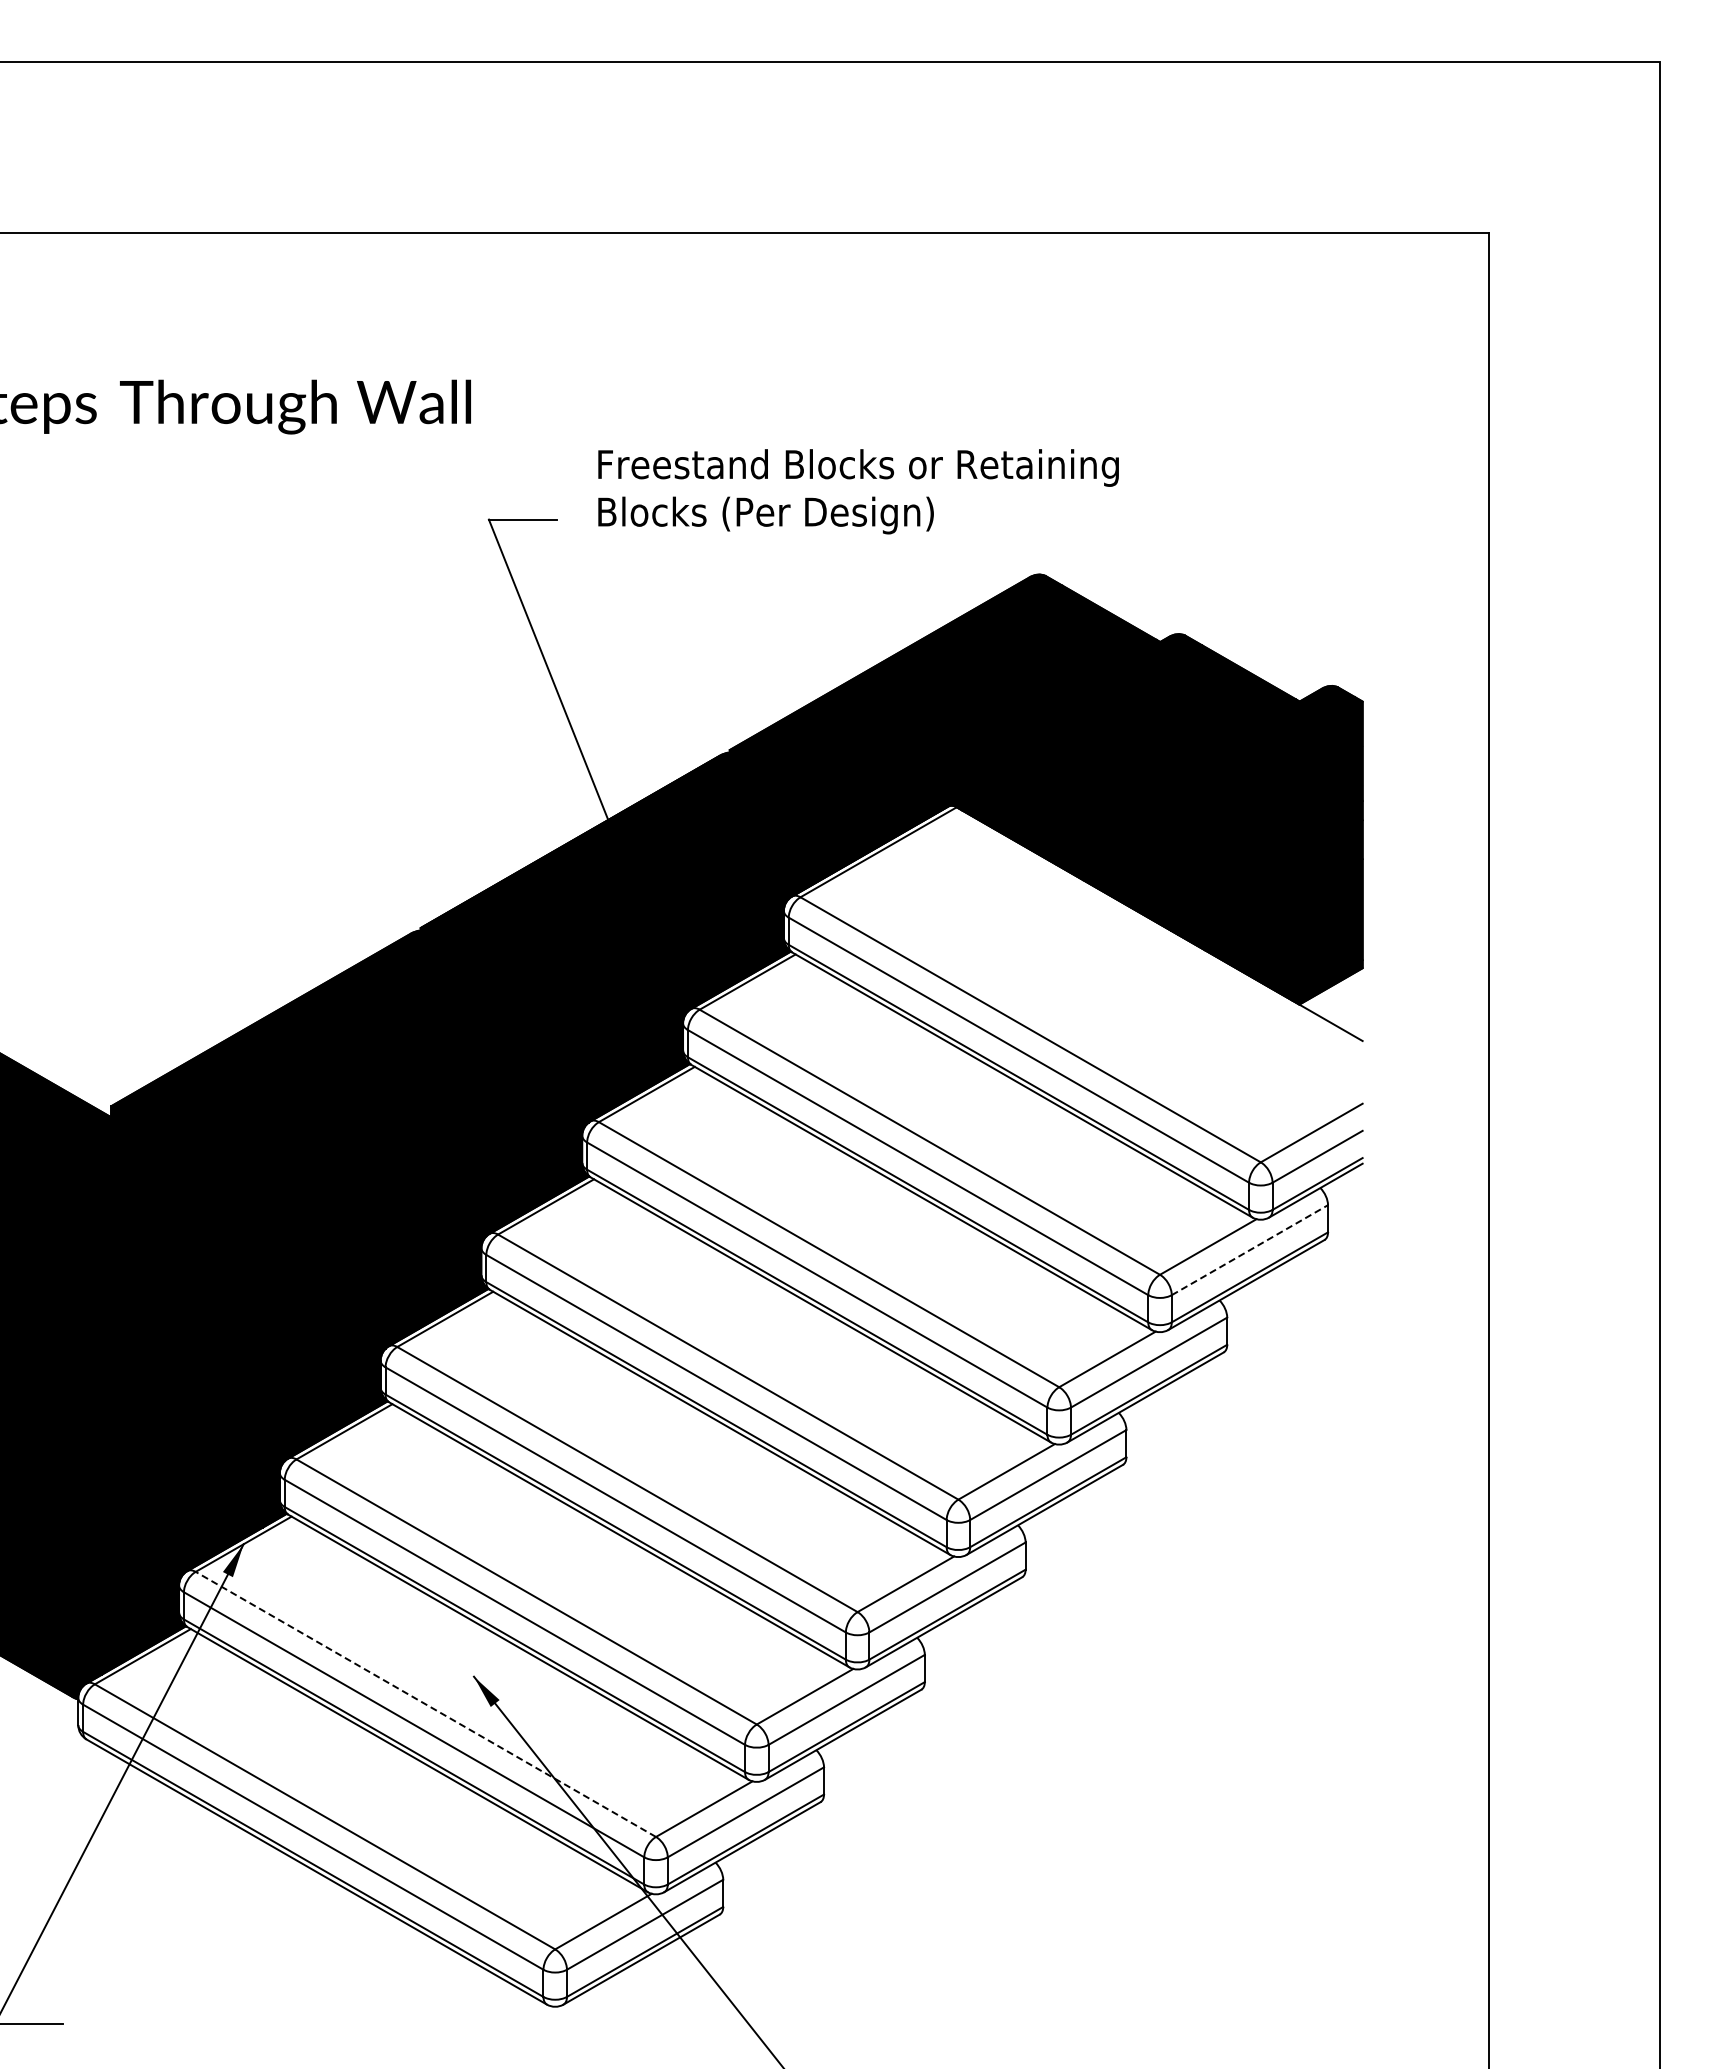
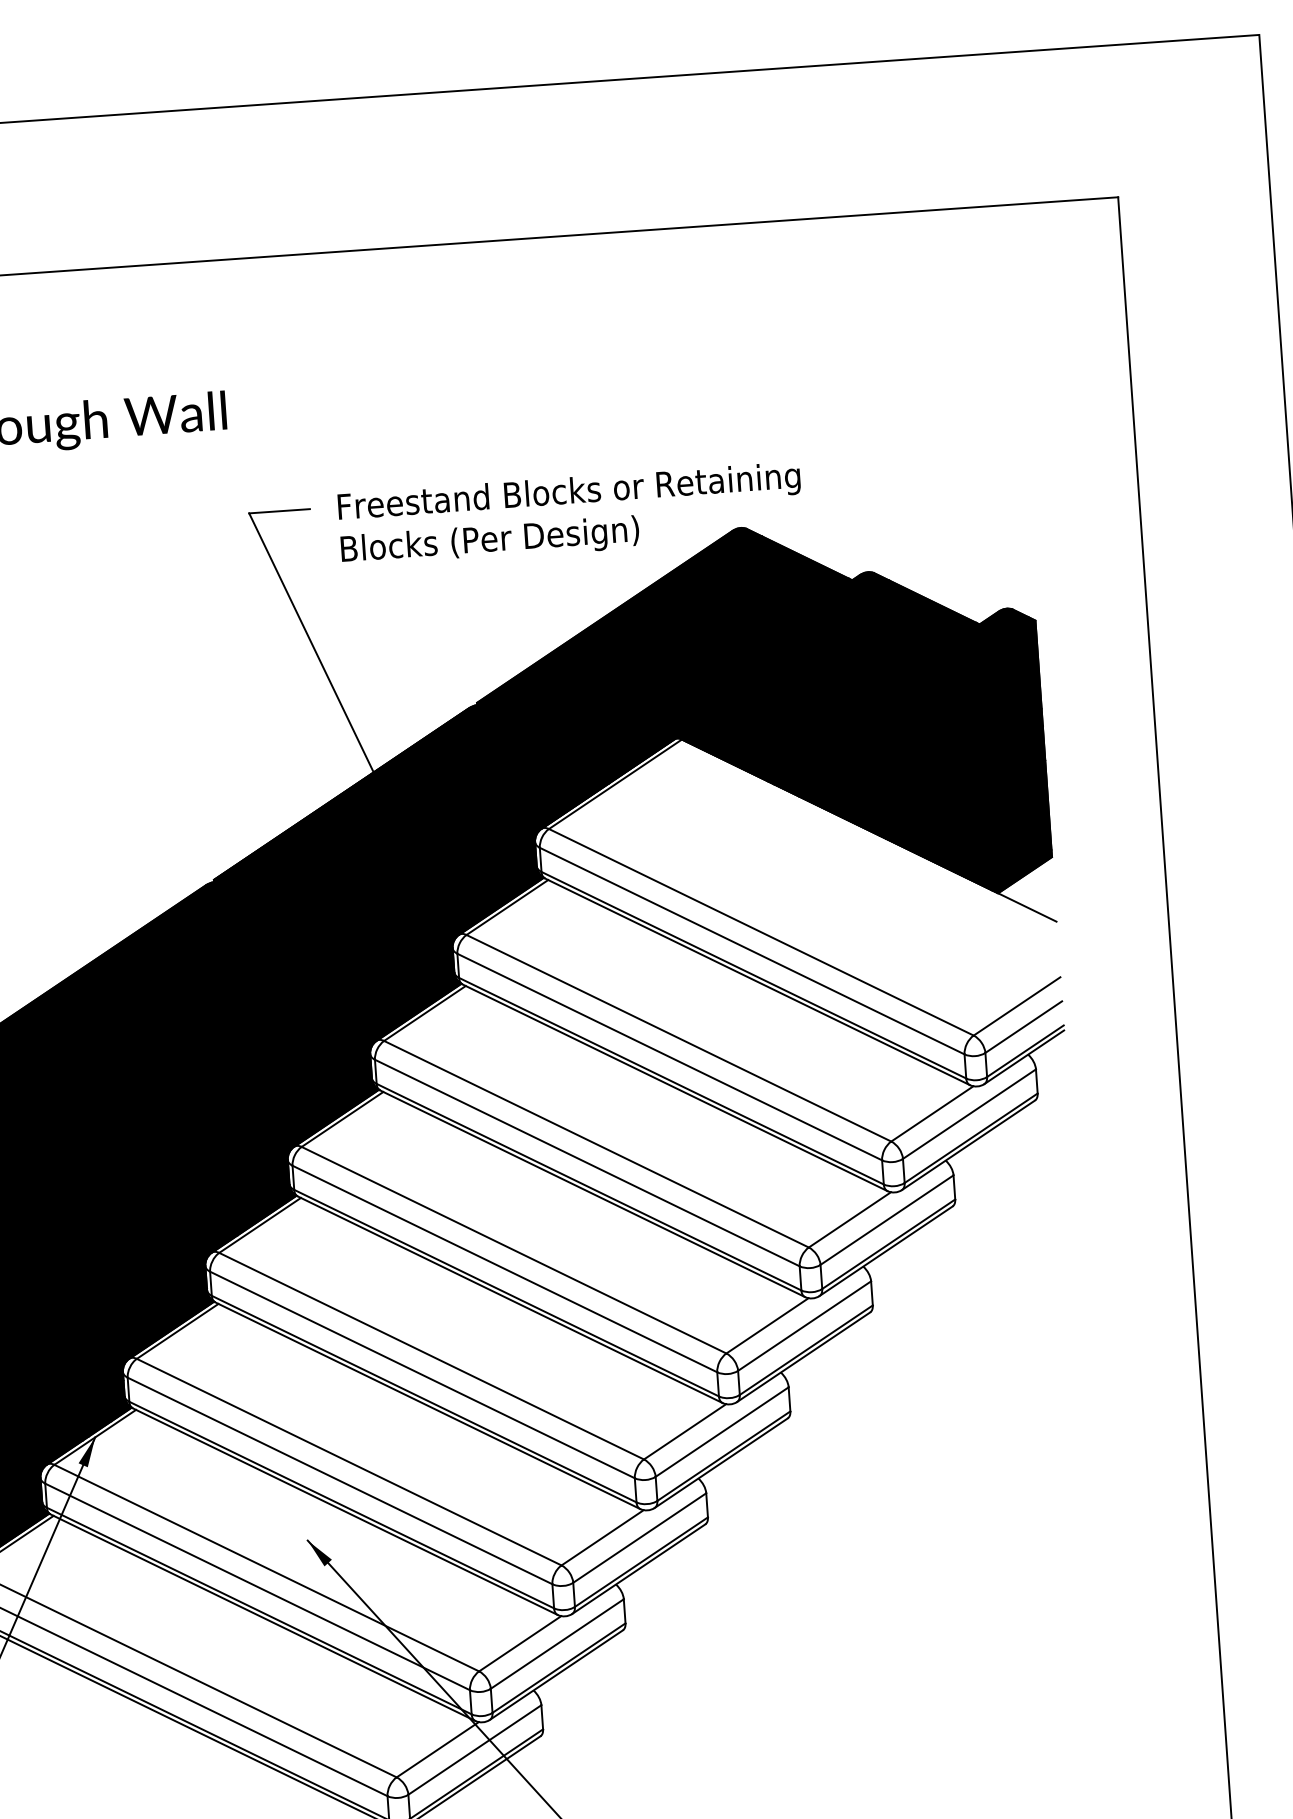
text: (858, 491) -> (570, 514), moved
line: (1250, 1249) -> (969, 1113), dashed -> solid
line: (425, 1704) -> (266, 1568), dashed -> solid

